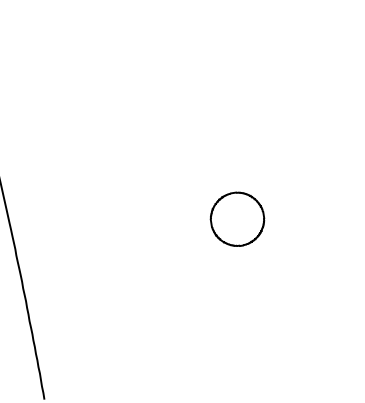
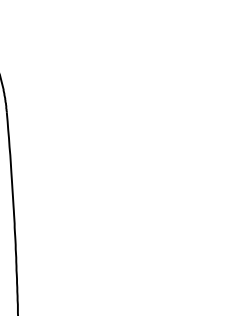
part: (236, 219) -> (157, 226), removed

